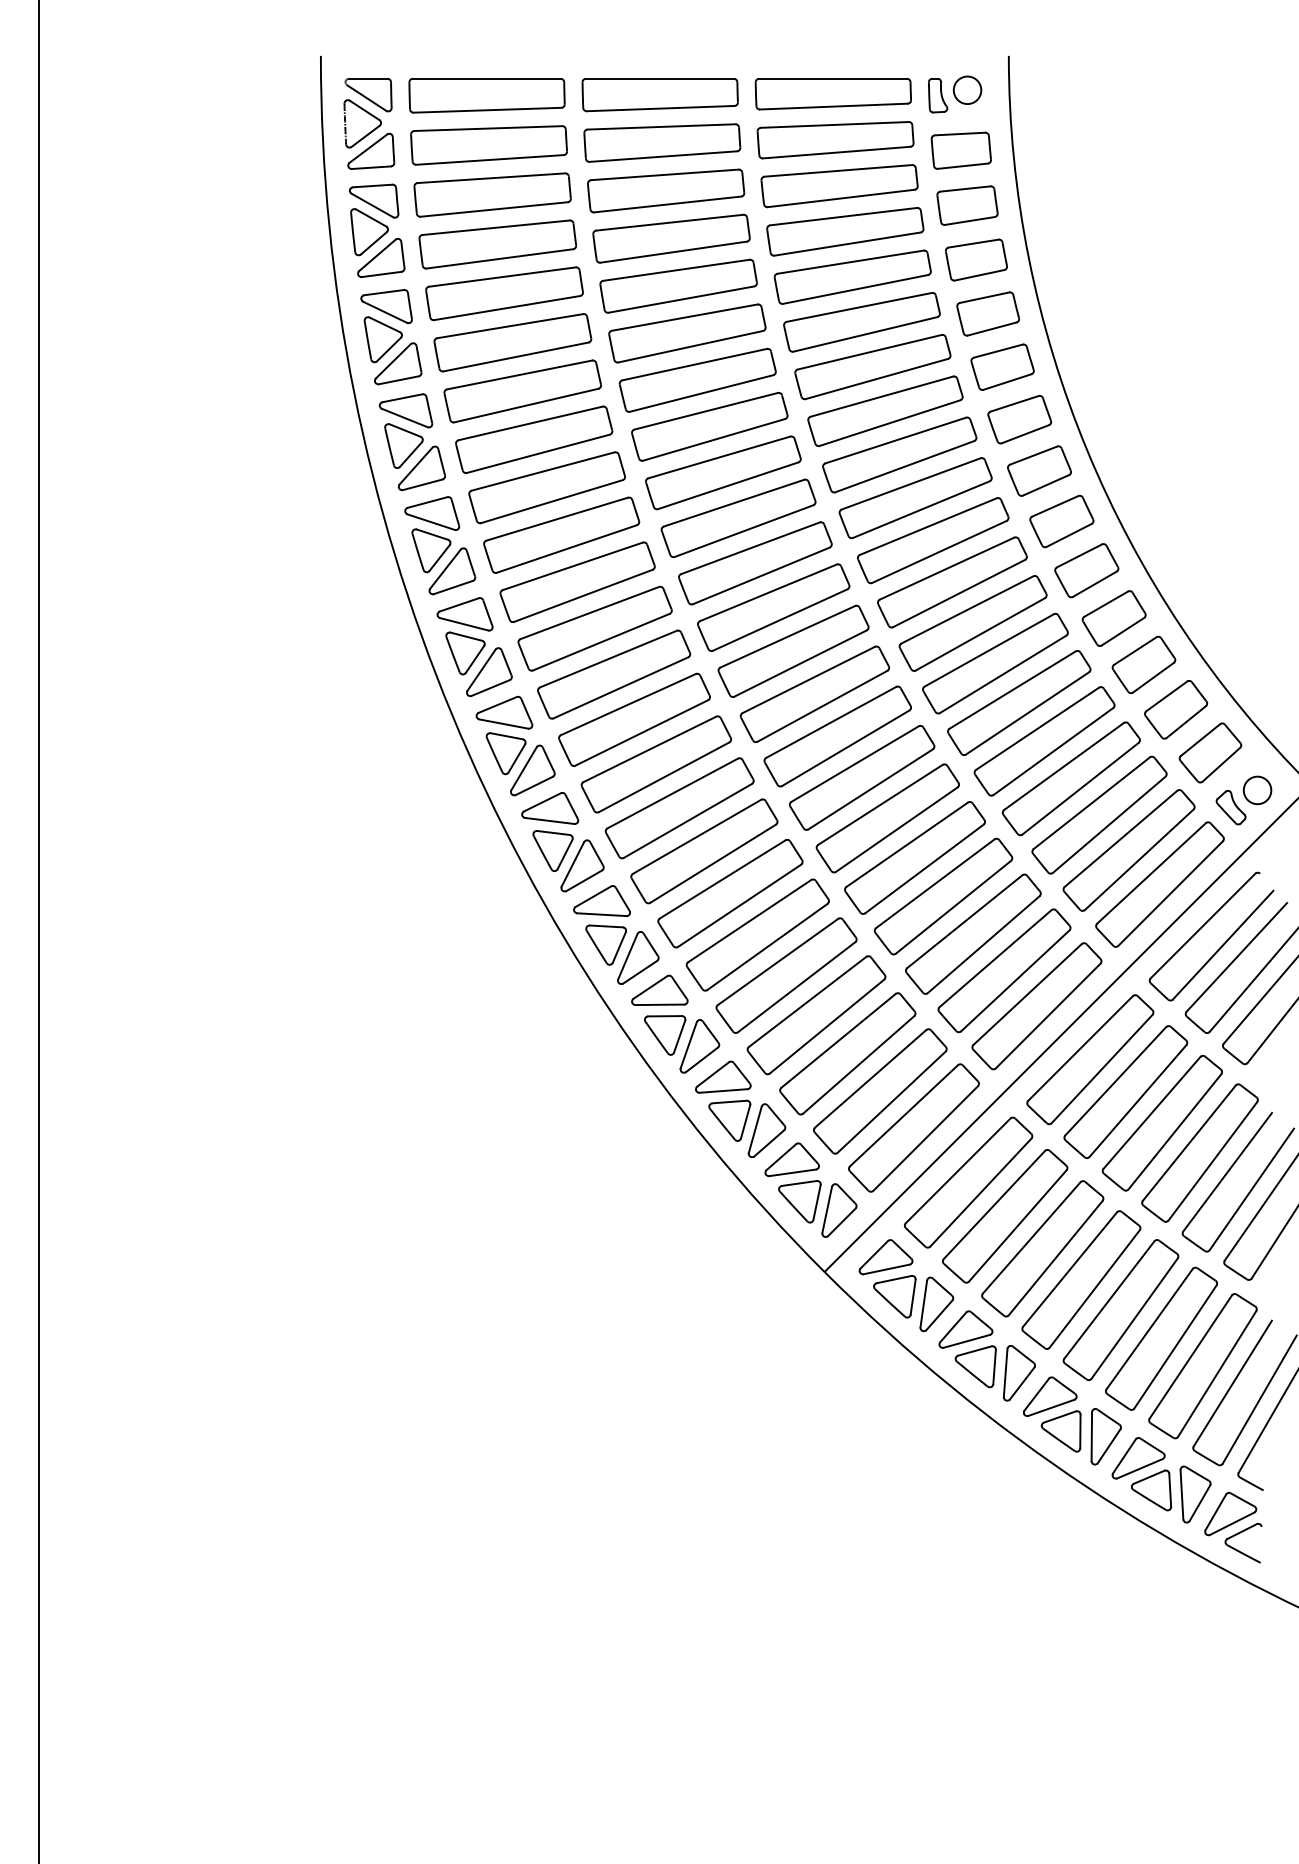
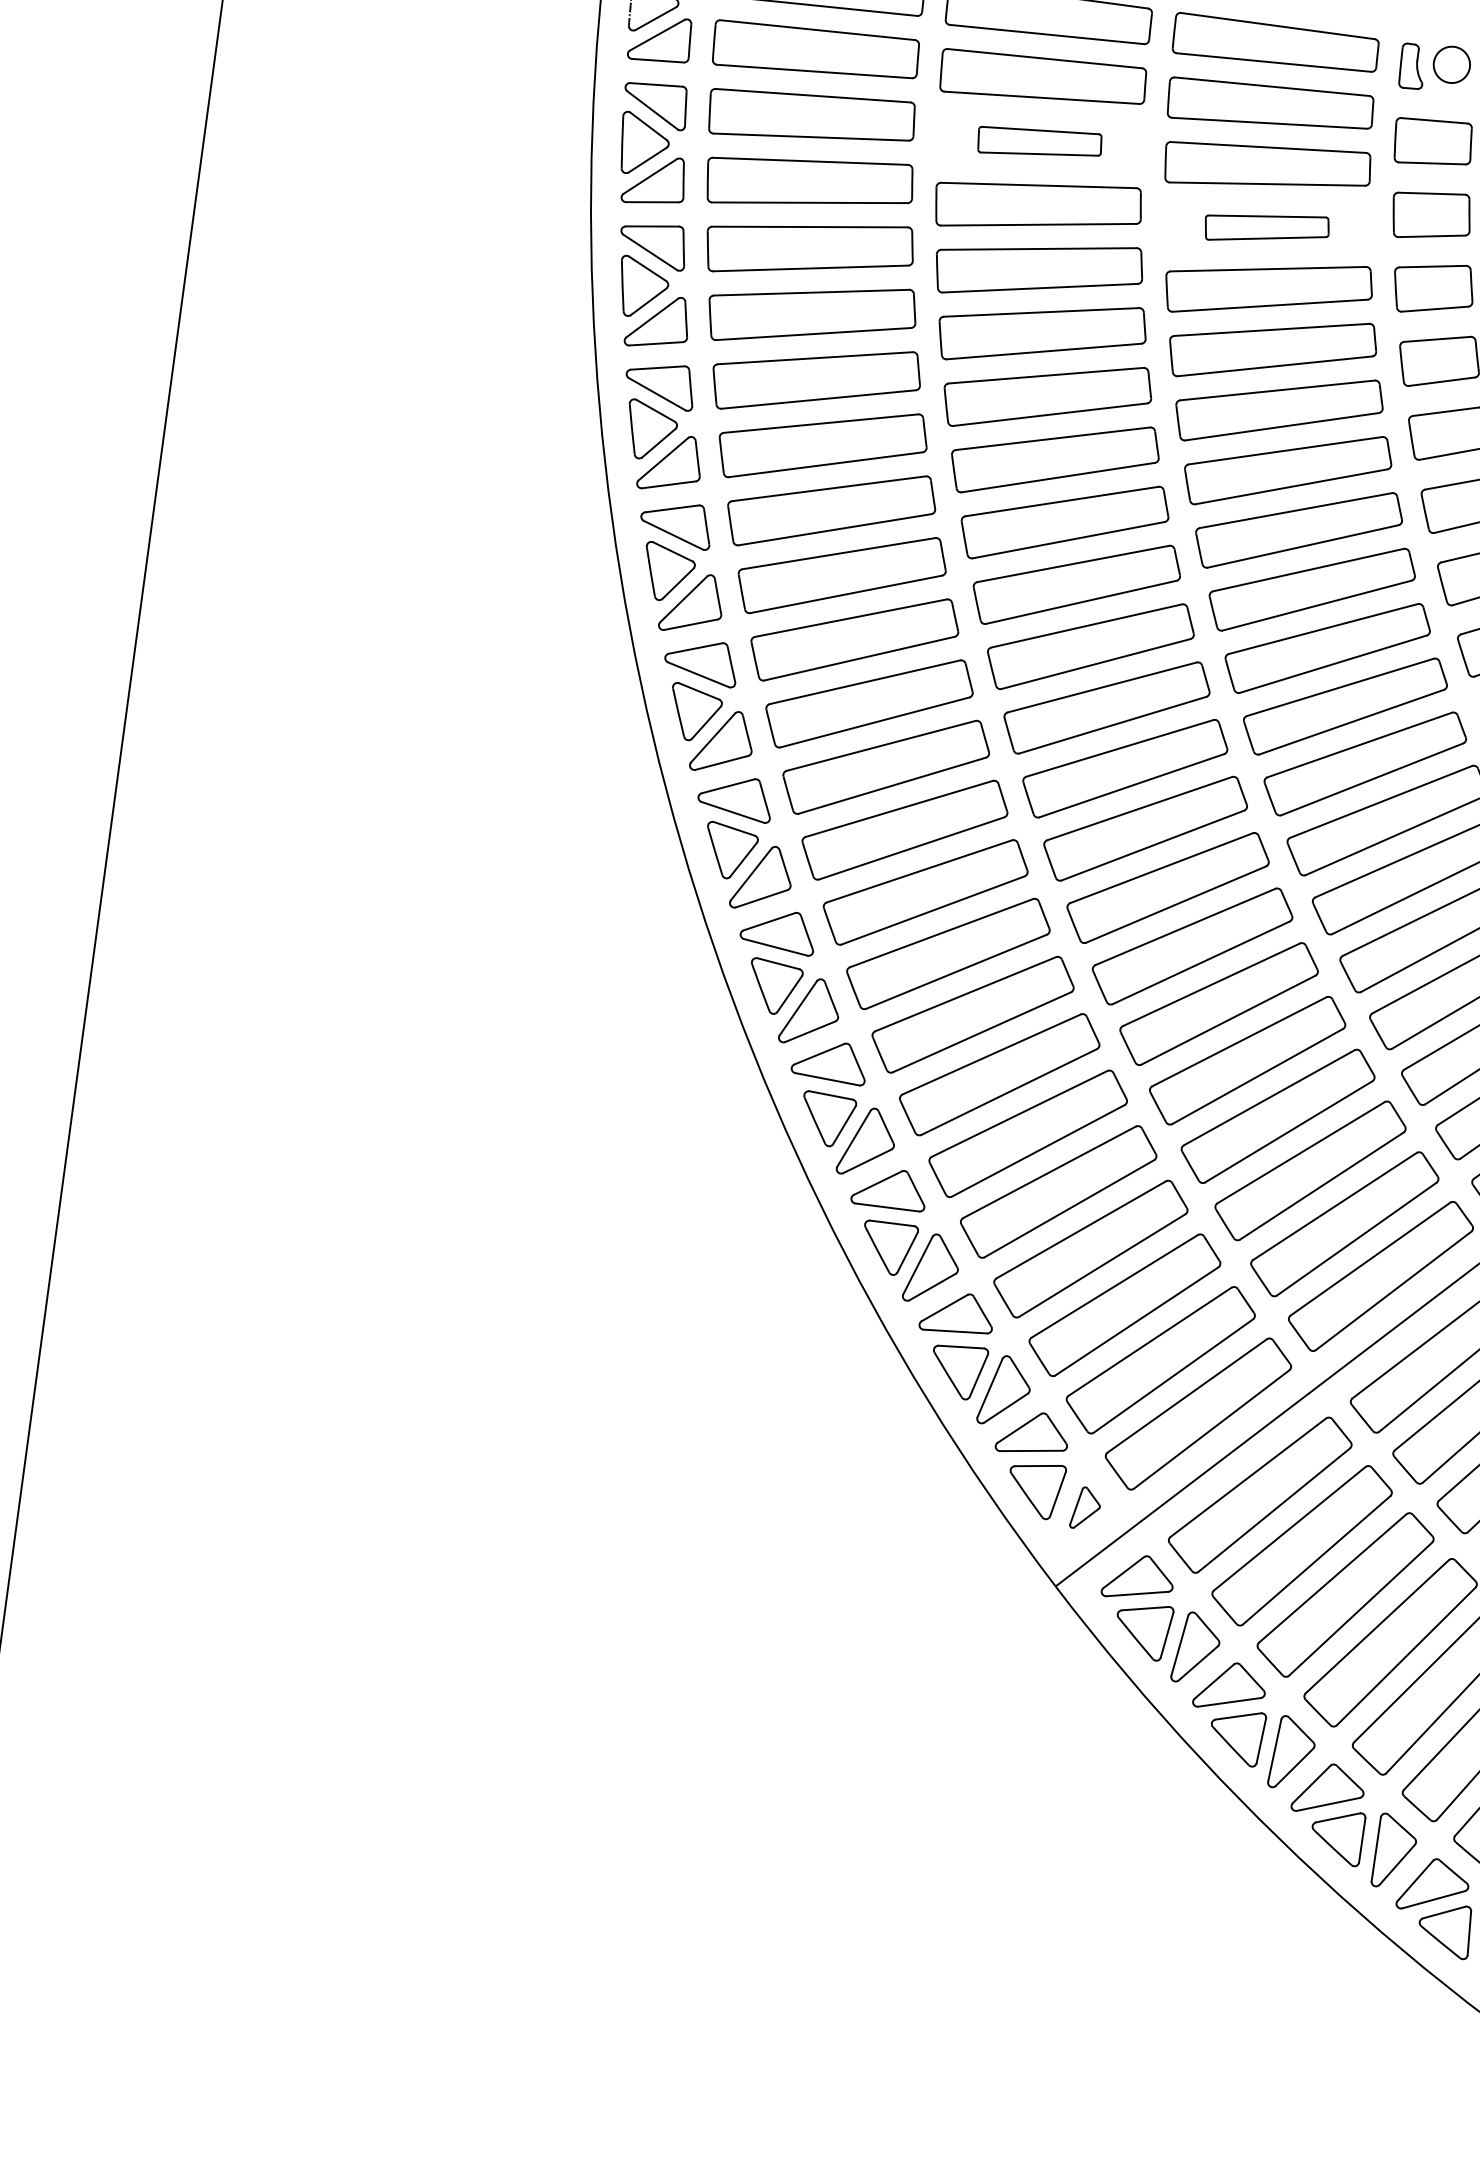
part: (666, 190) -> (1040, 142), size x0.6
part: (845, 231) -> (1267, 228), size x0.6
part: (839, 1210) -> (1086, 1508), size x0.6

